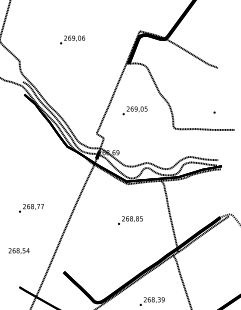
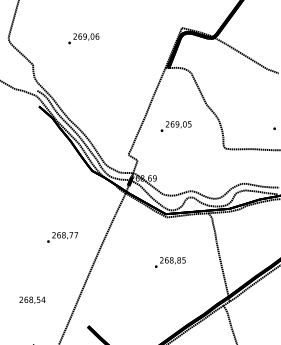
text: (72, 39) -> (83, 38), moved
text: (31, 208) -> (62, 237), moved

